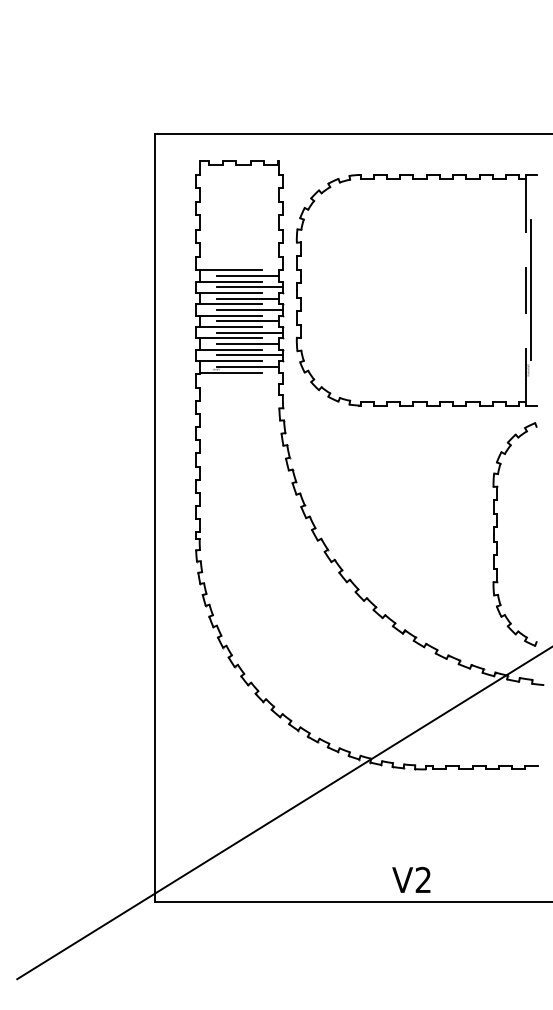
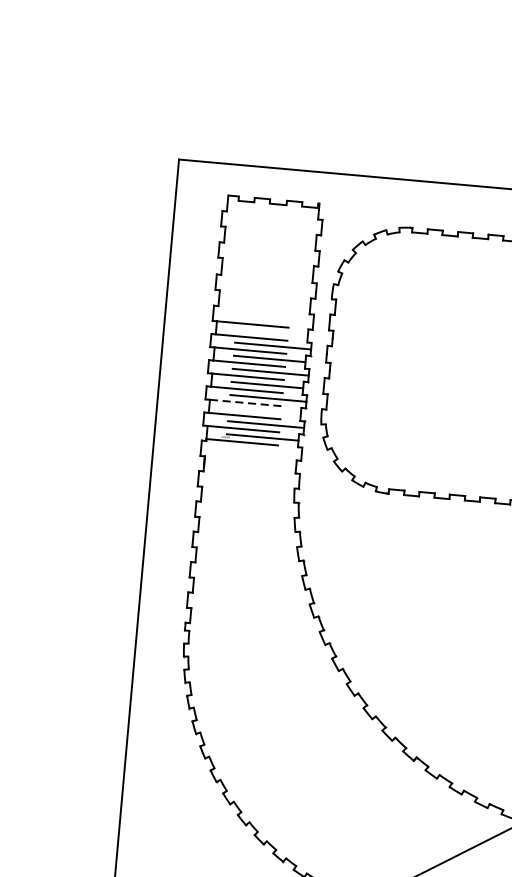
line: (247, 276) -> (271, 333), removed
line: (231, 338) -> (246, 403), solid -> dashed
line: (247, 344) -> (264, 411), removed

